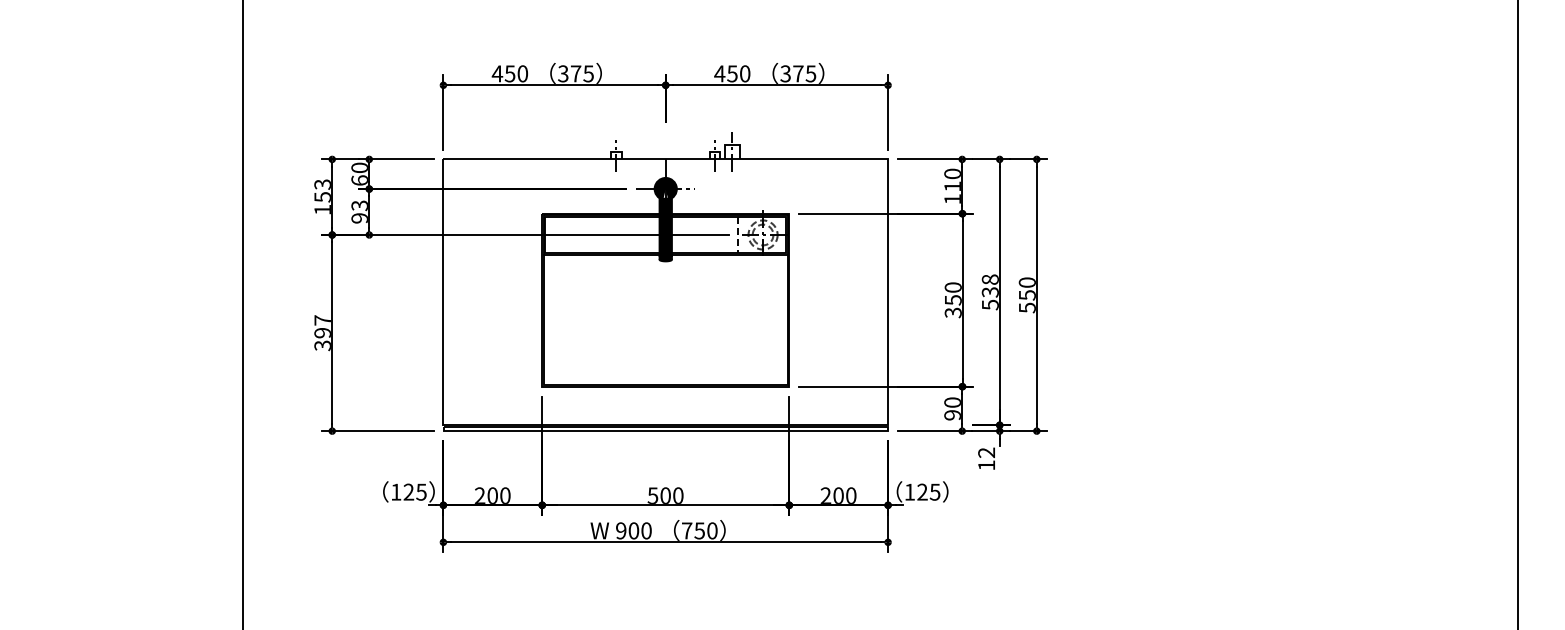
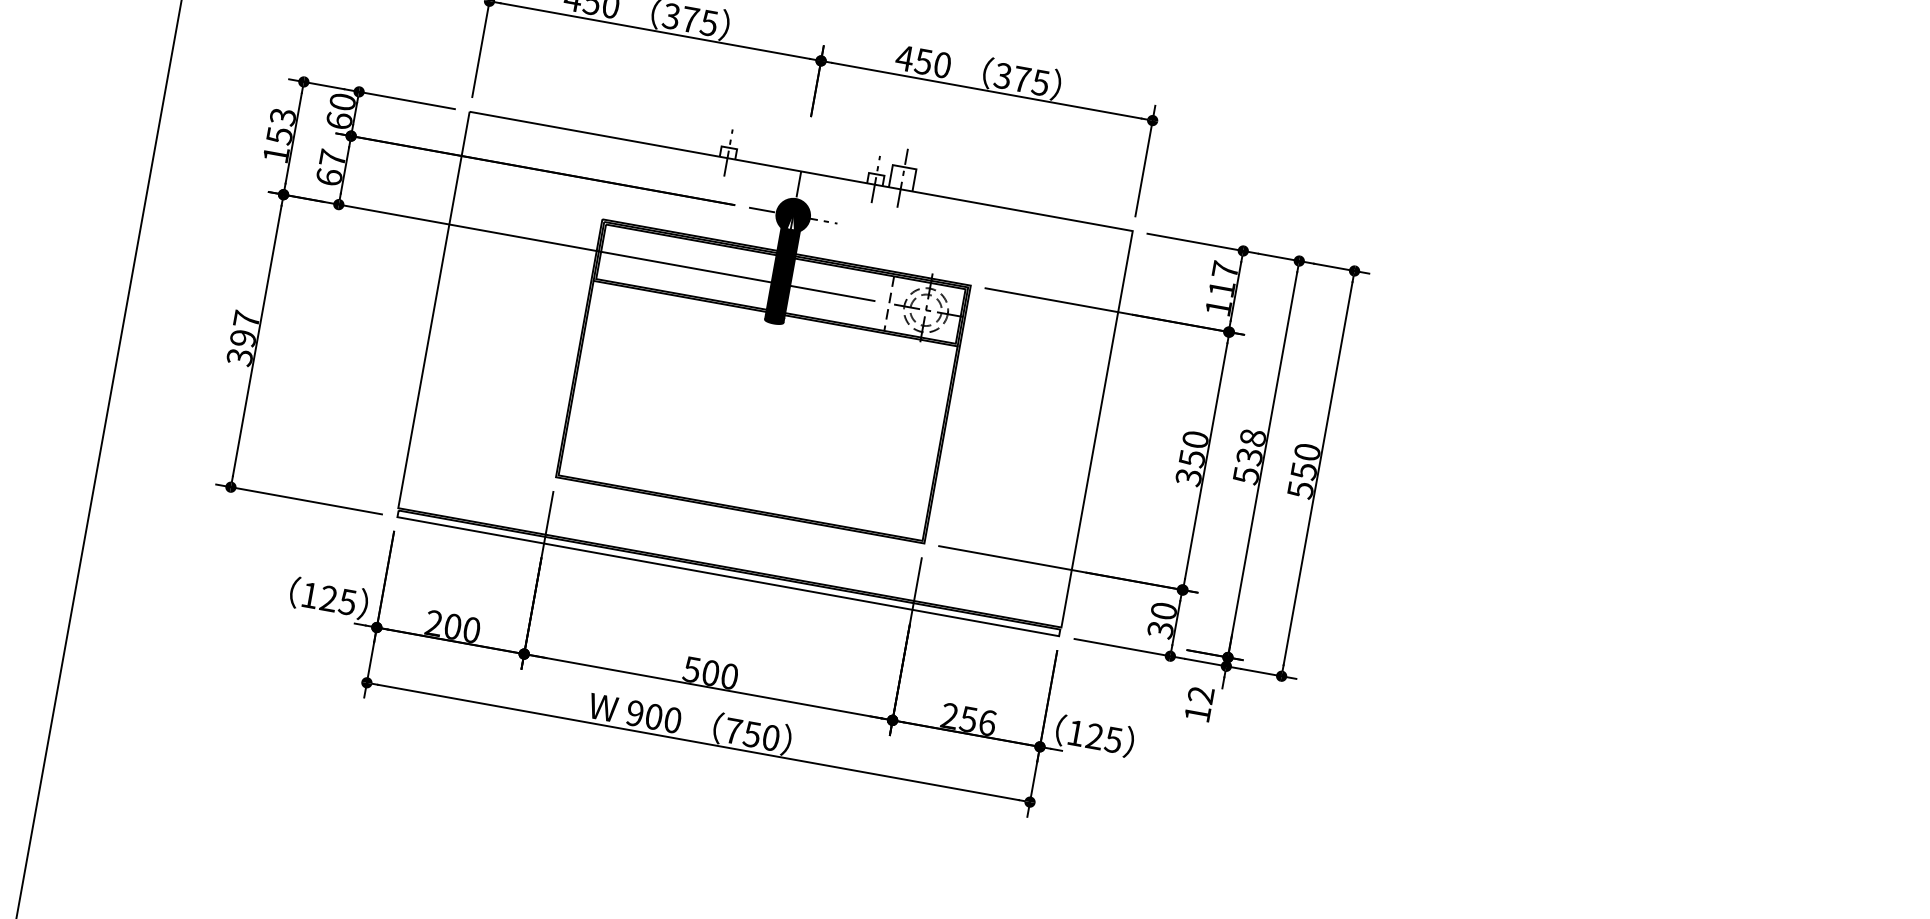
text: (952, 173) -> (1225, 269), 110 -> 117
text: (359, 211) -> (330, 166), 93 -> 67
text: (952, 415) -> (1160, 630), 90 -> 30
text: (844, 495) -> (977, 720), 200 -> 256

